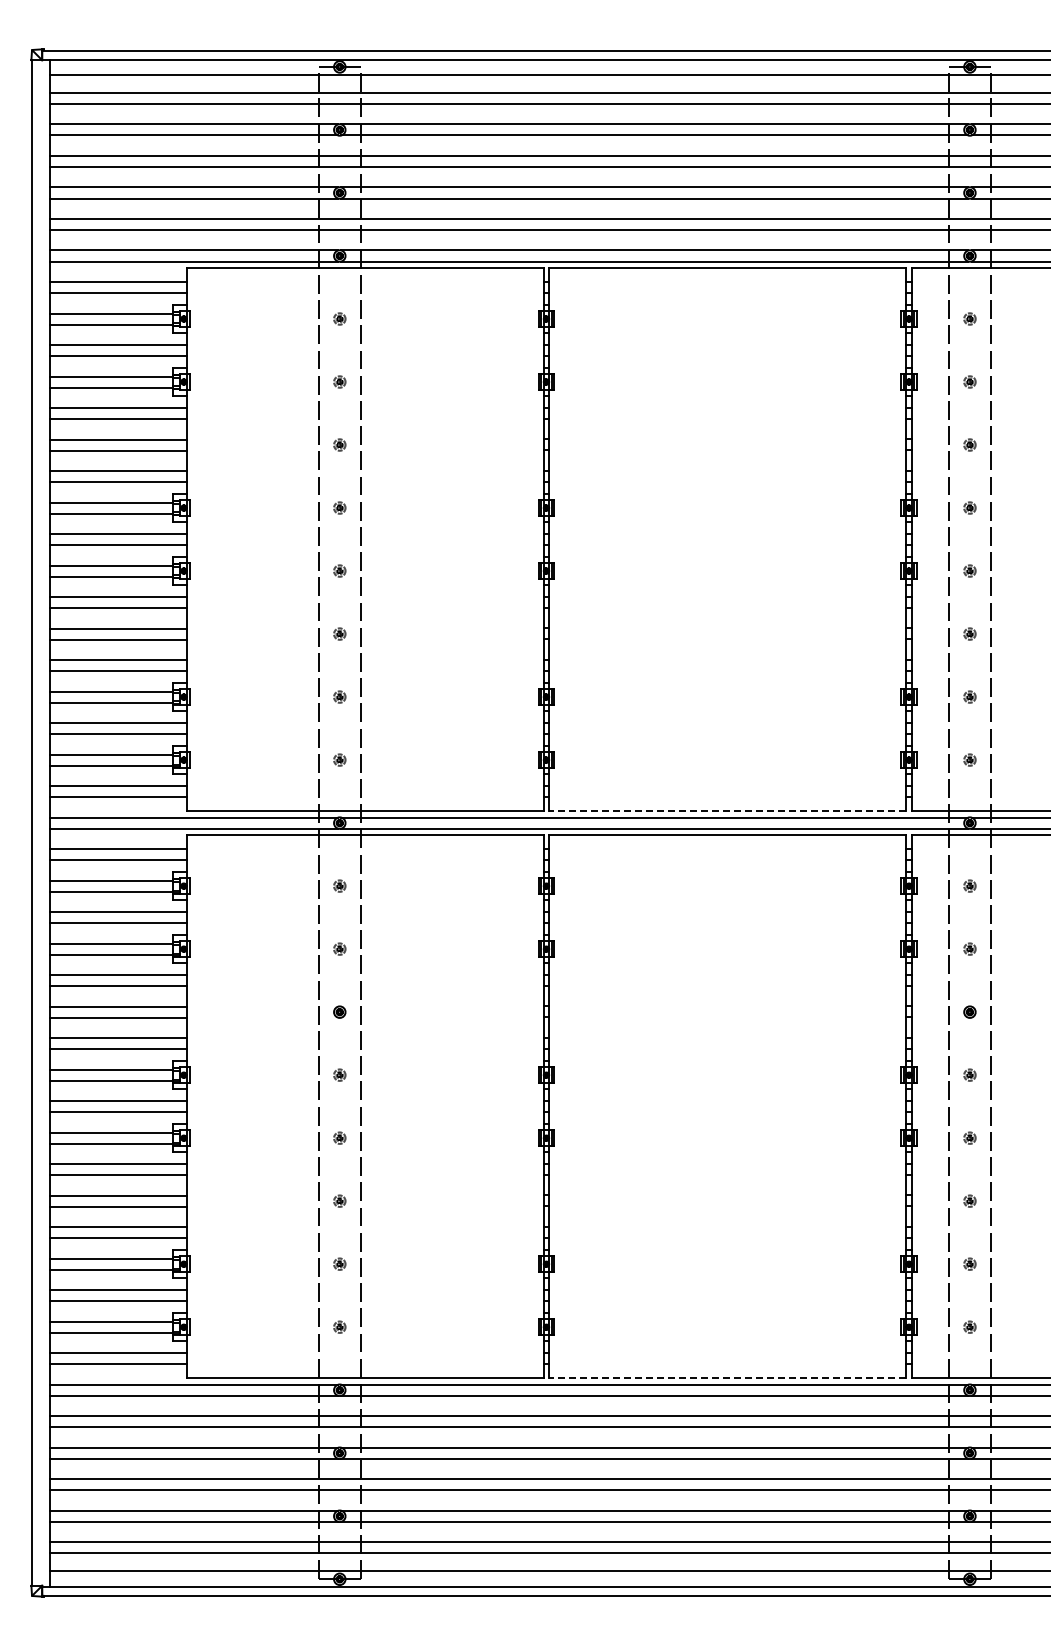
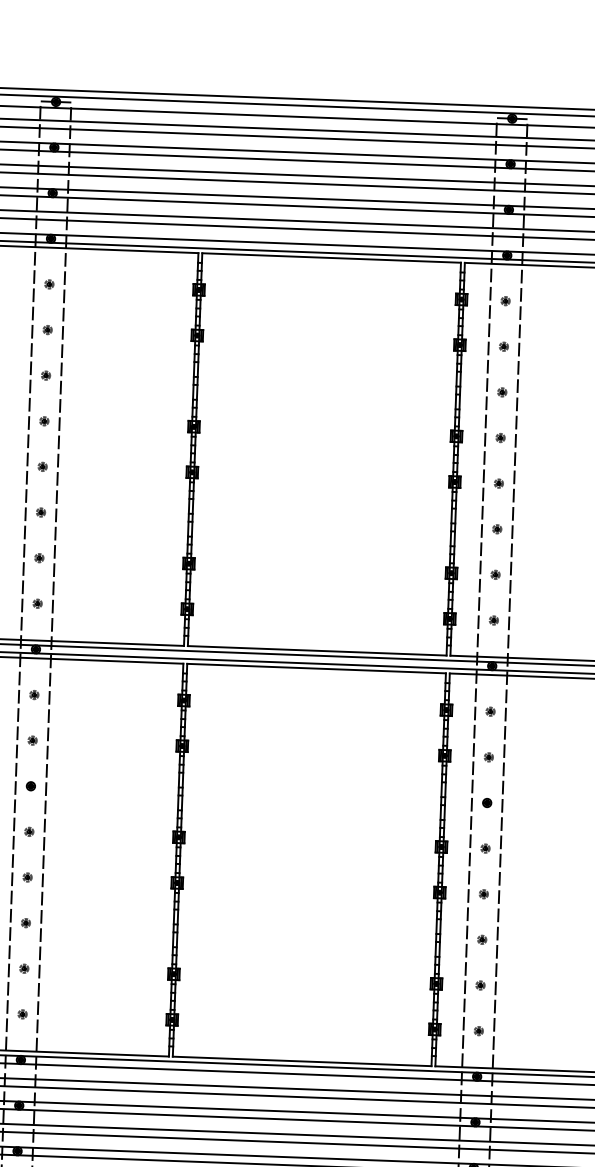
line: (727, 810) -> (317, 650), dashed -> solid
line: (727, 1377) -> (301, 1061), dashed -> solid

